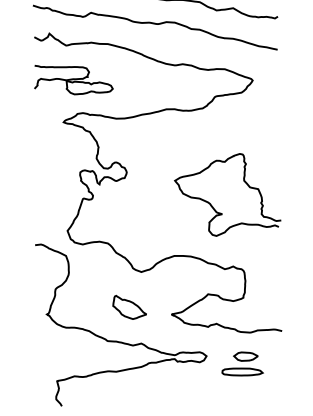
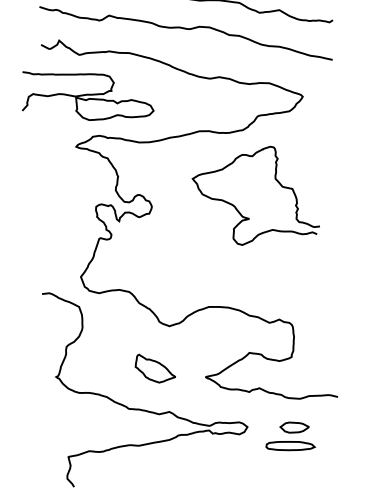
part: (73, 80) -> (88, 96), size x1.4
curve: (212, 205) -> (237, 208), moved

